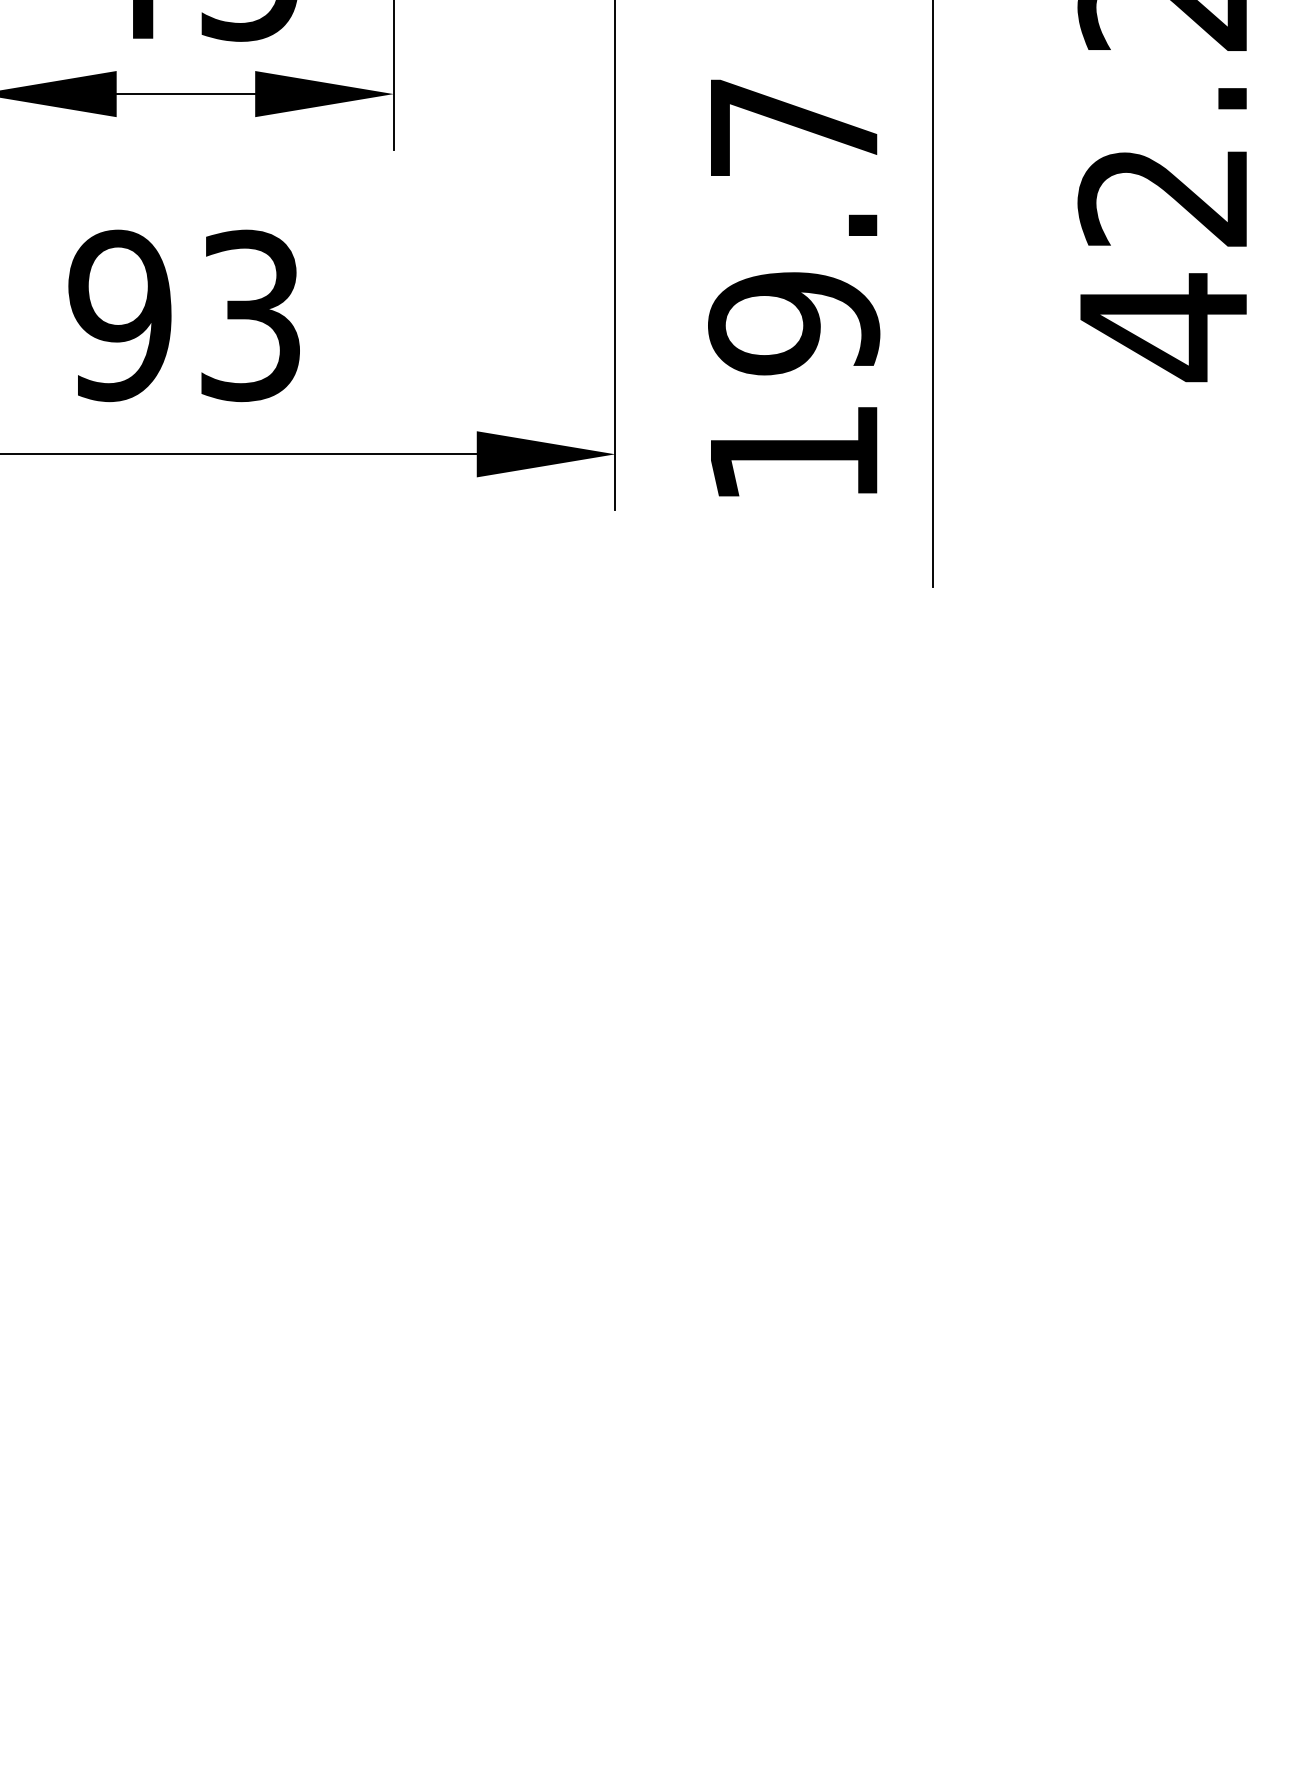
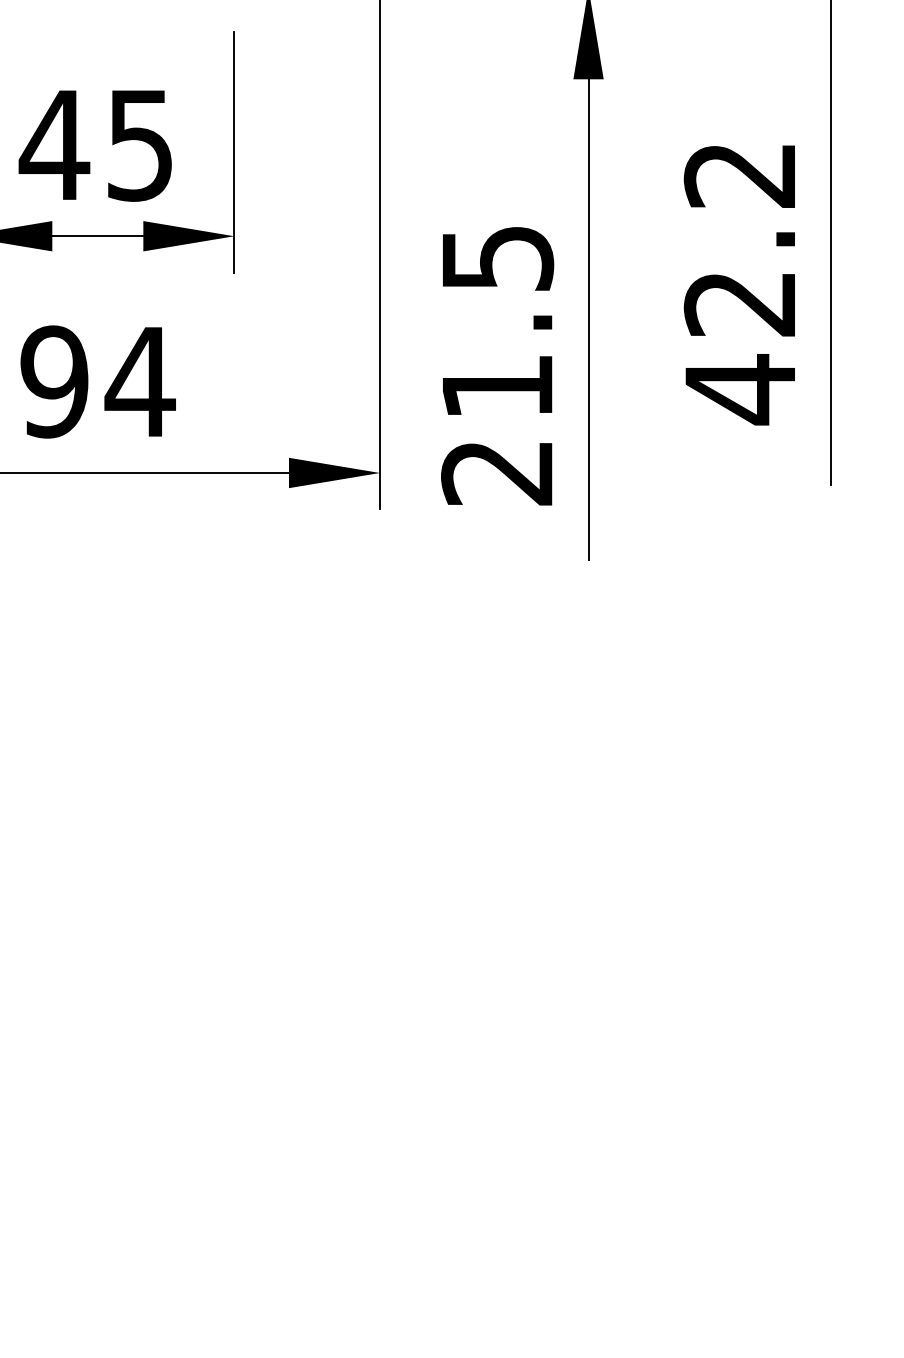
text: (794, 290) -> (497, 365), 19.7 -> 21.5
text: (249, 315) -> (139, 381), 93 -> 94

